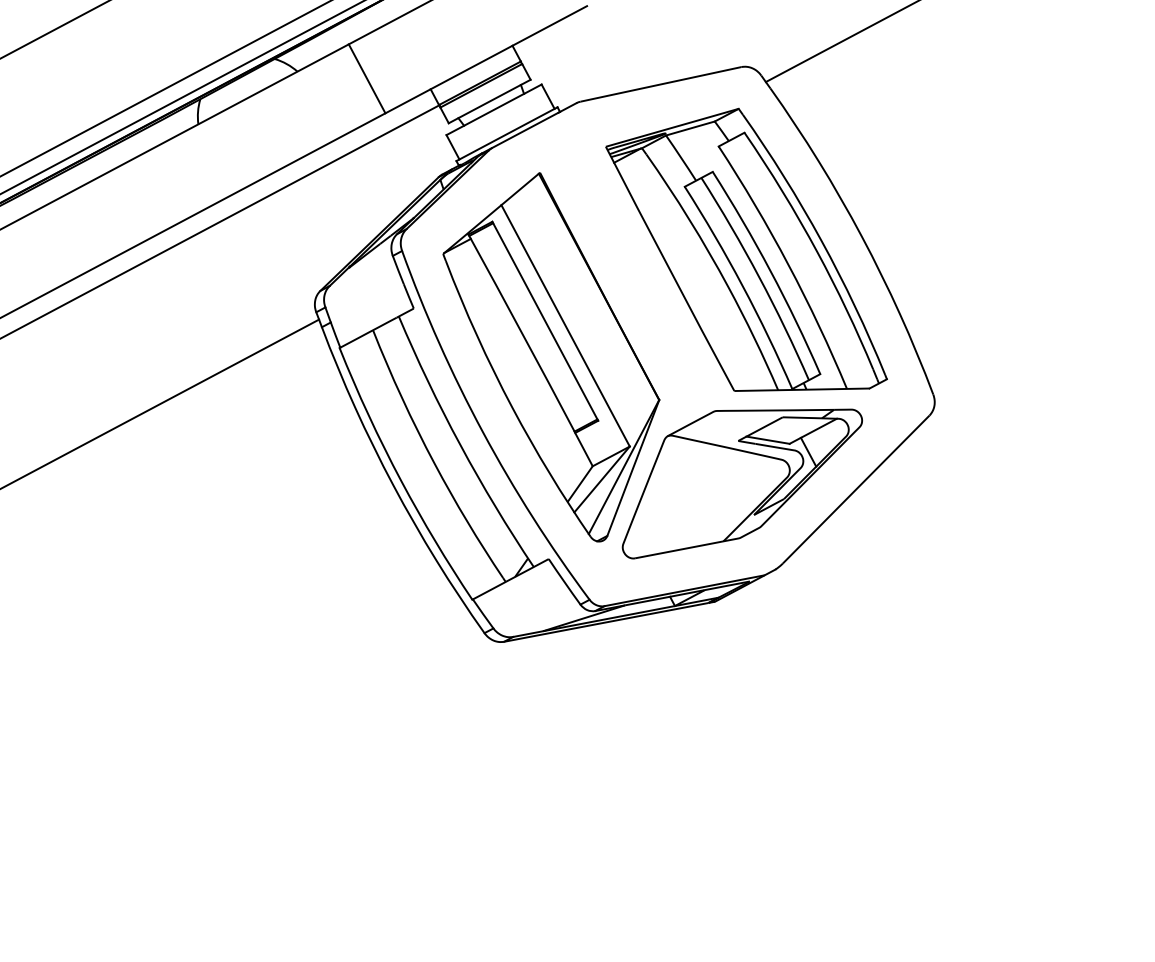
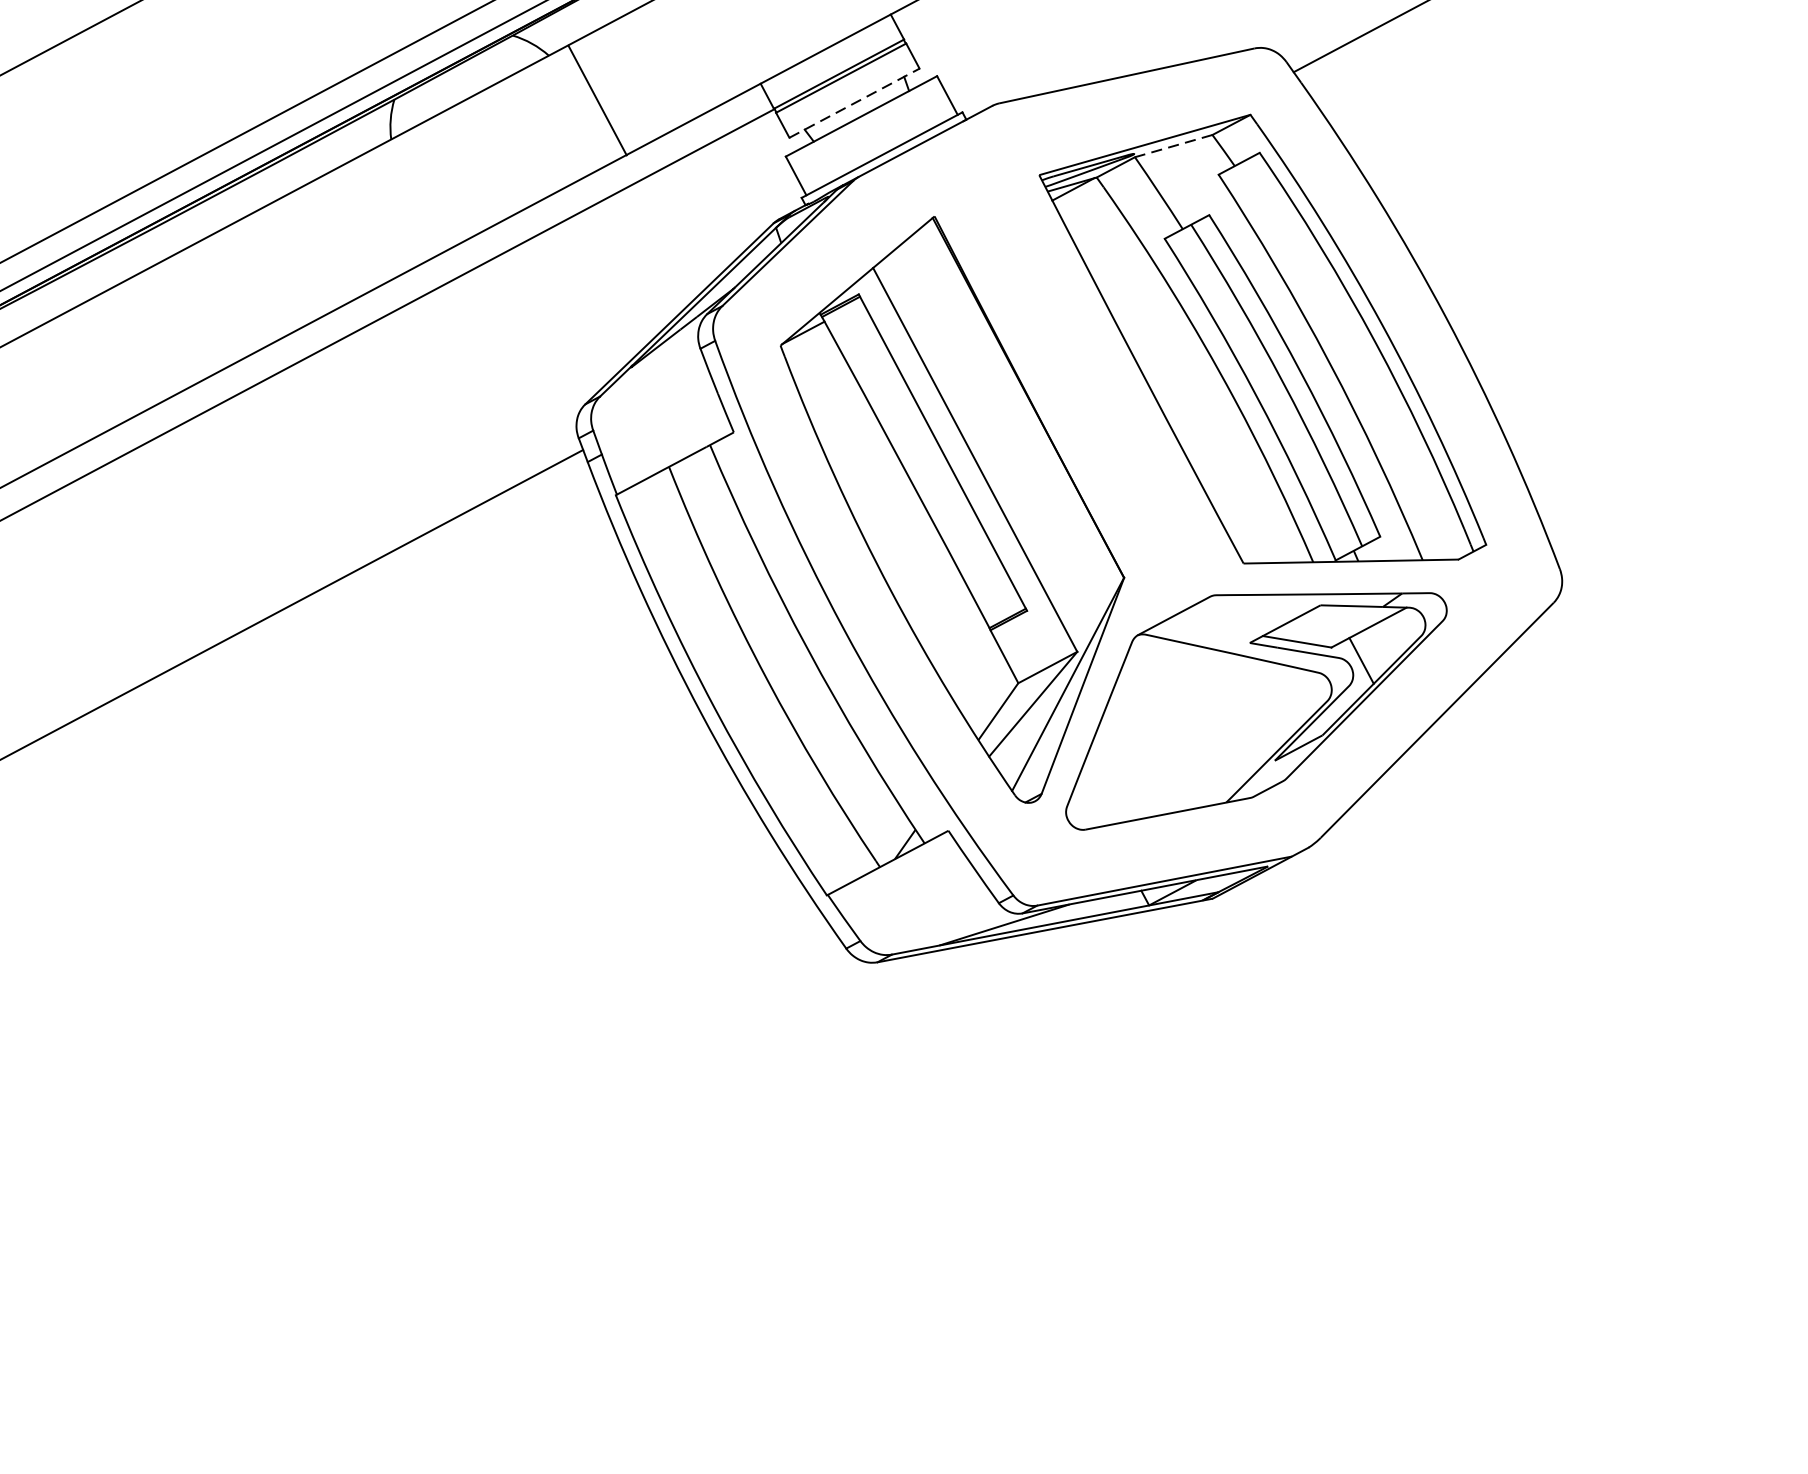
line: (366, 78) -> (596, 99), moved
line: (490, 101) -> (855, 103), solid -> dashed
line: (689, 128) -> (1172, 146), solid -> dashed

